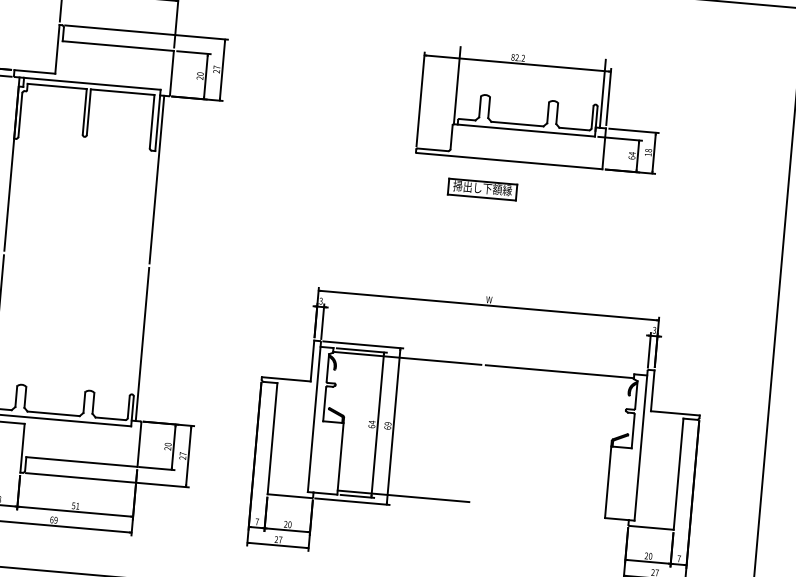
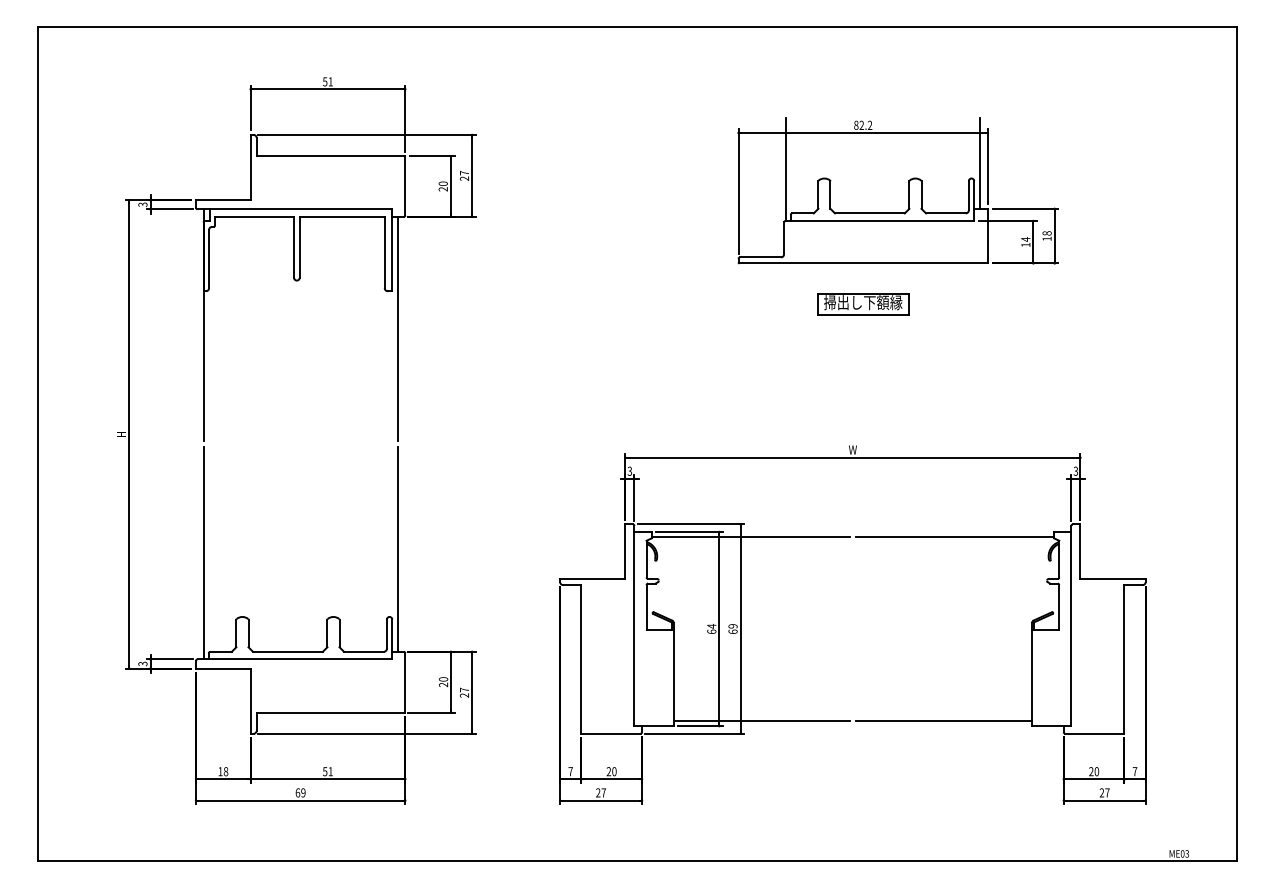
text: (631, 157) -> (1025, 244), 64 -> 14
part: (482, 189) -> (863, 304), moved
line: (539, 508) -> (943, 720), added

